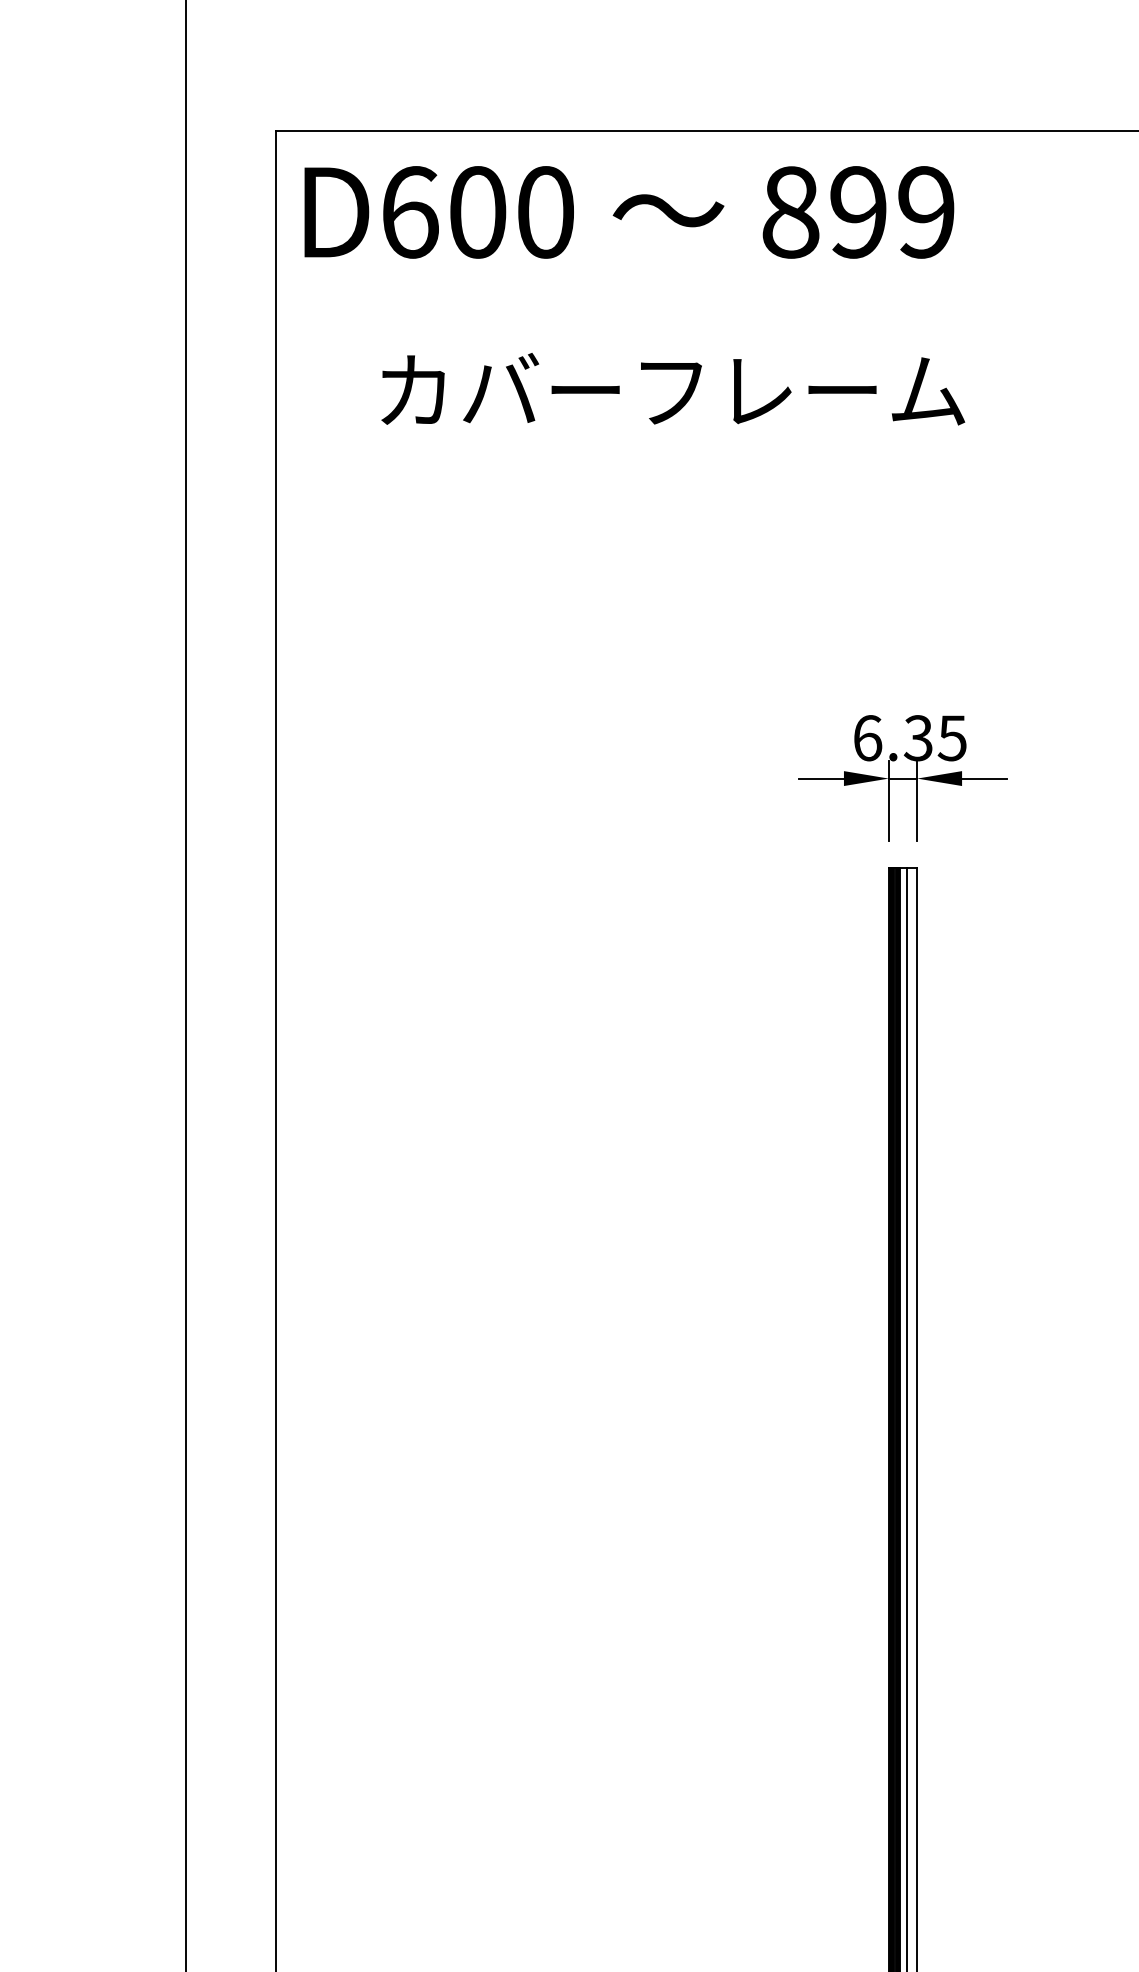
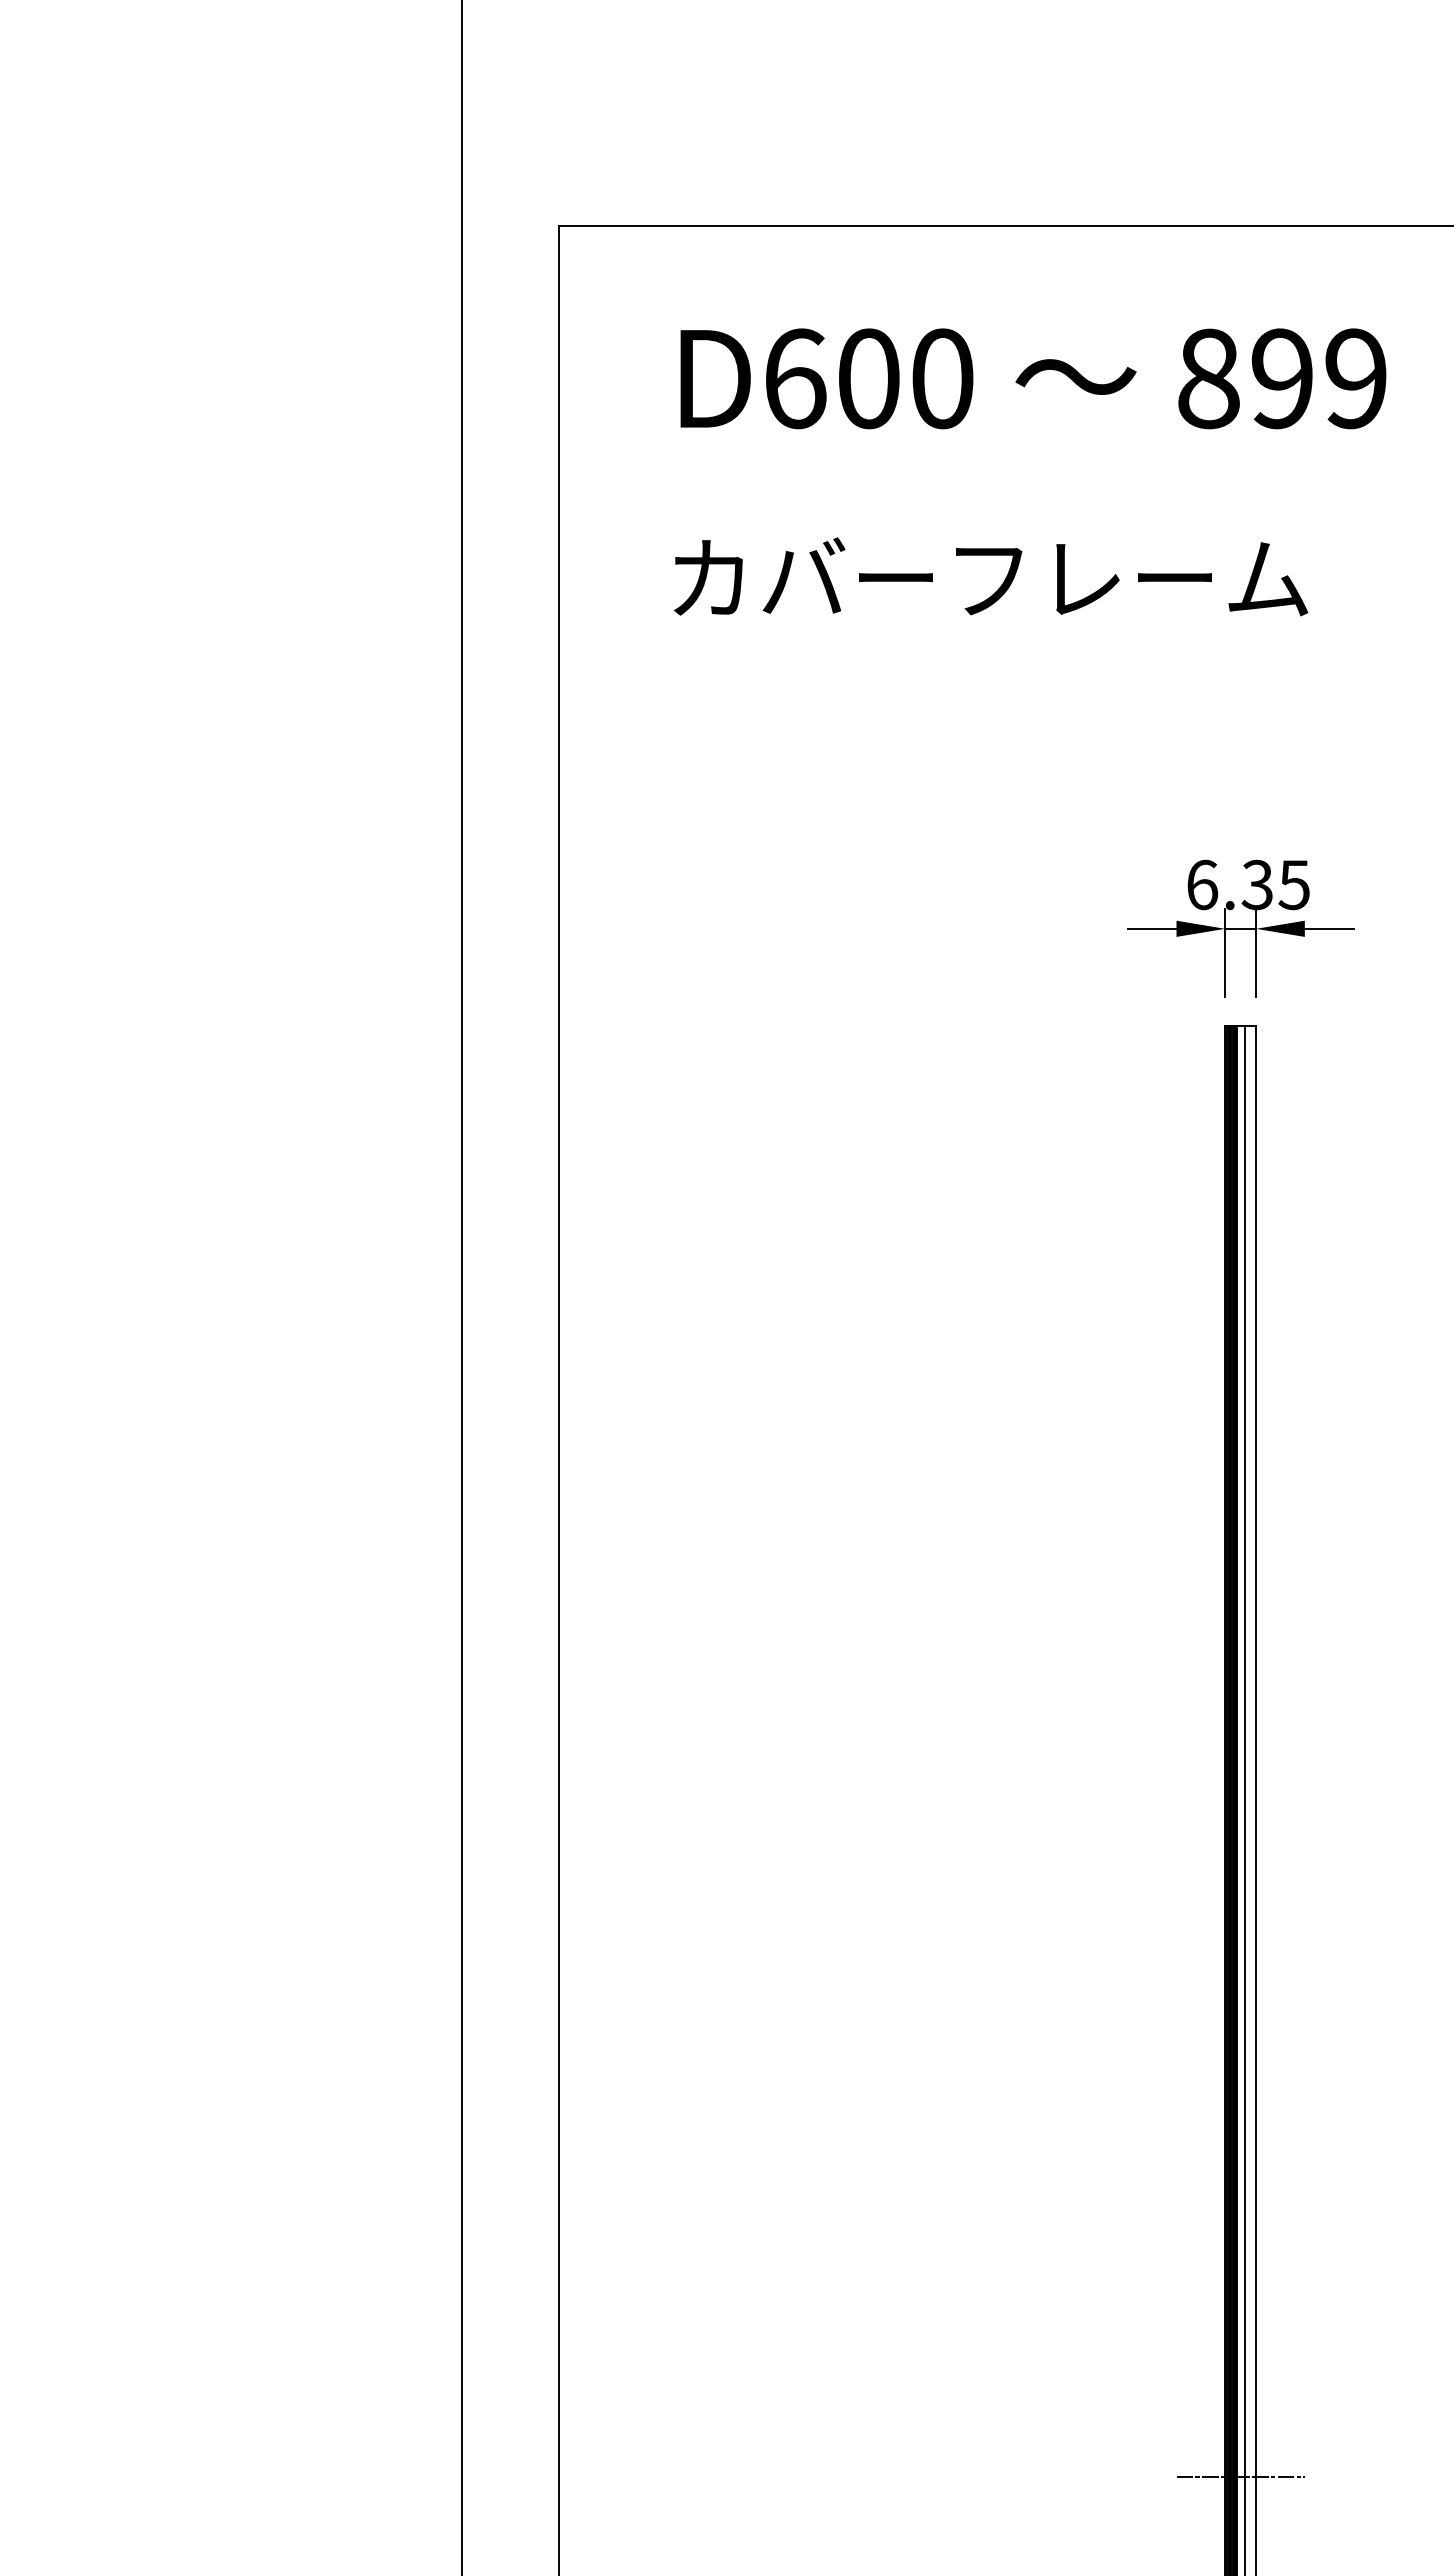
text: (629, 212) -> (1033, 378), moved
text: (673, 388) -> (991, 576), moved

